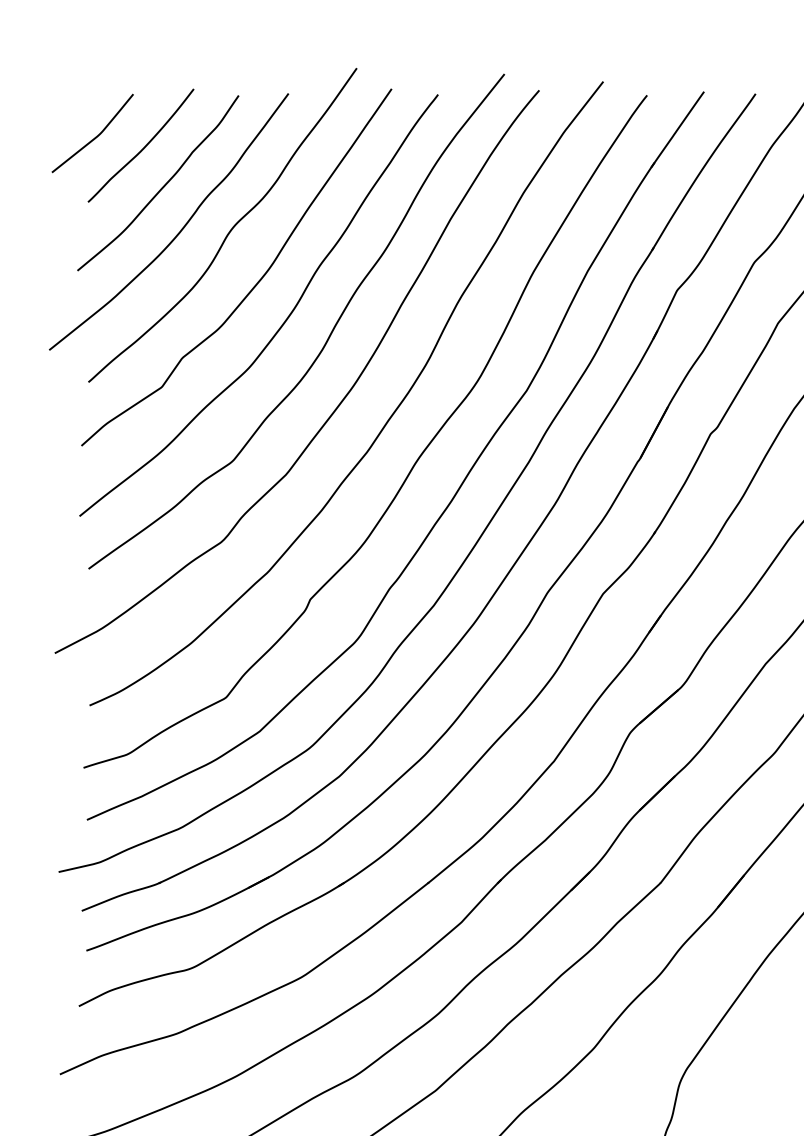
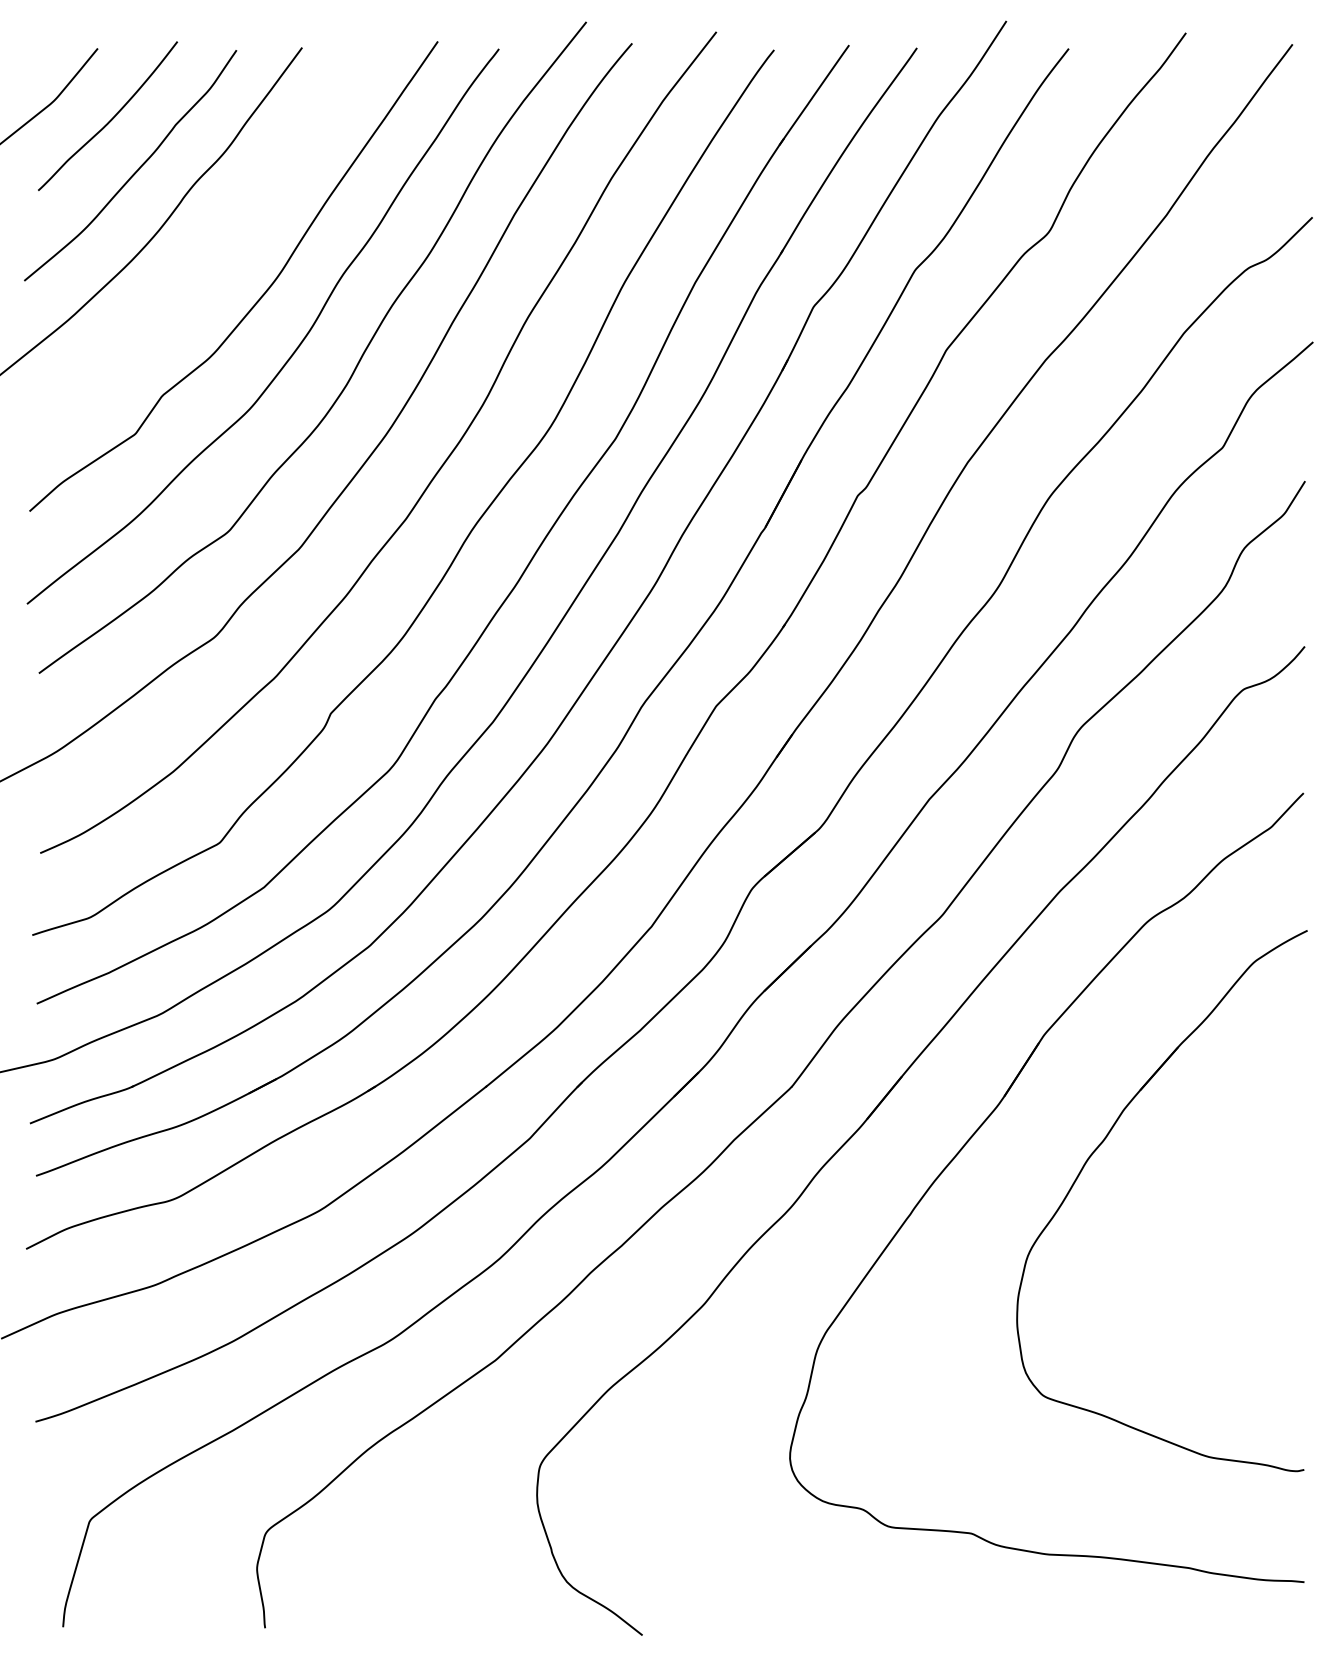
curve: (229, 230) -> (224, 228), removed

